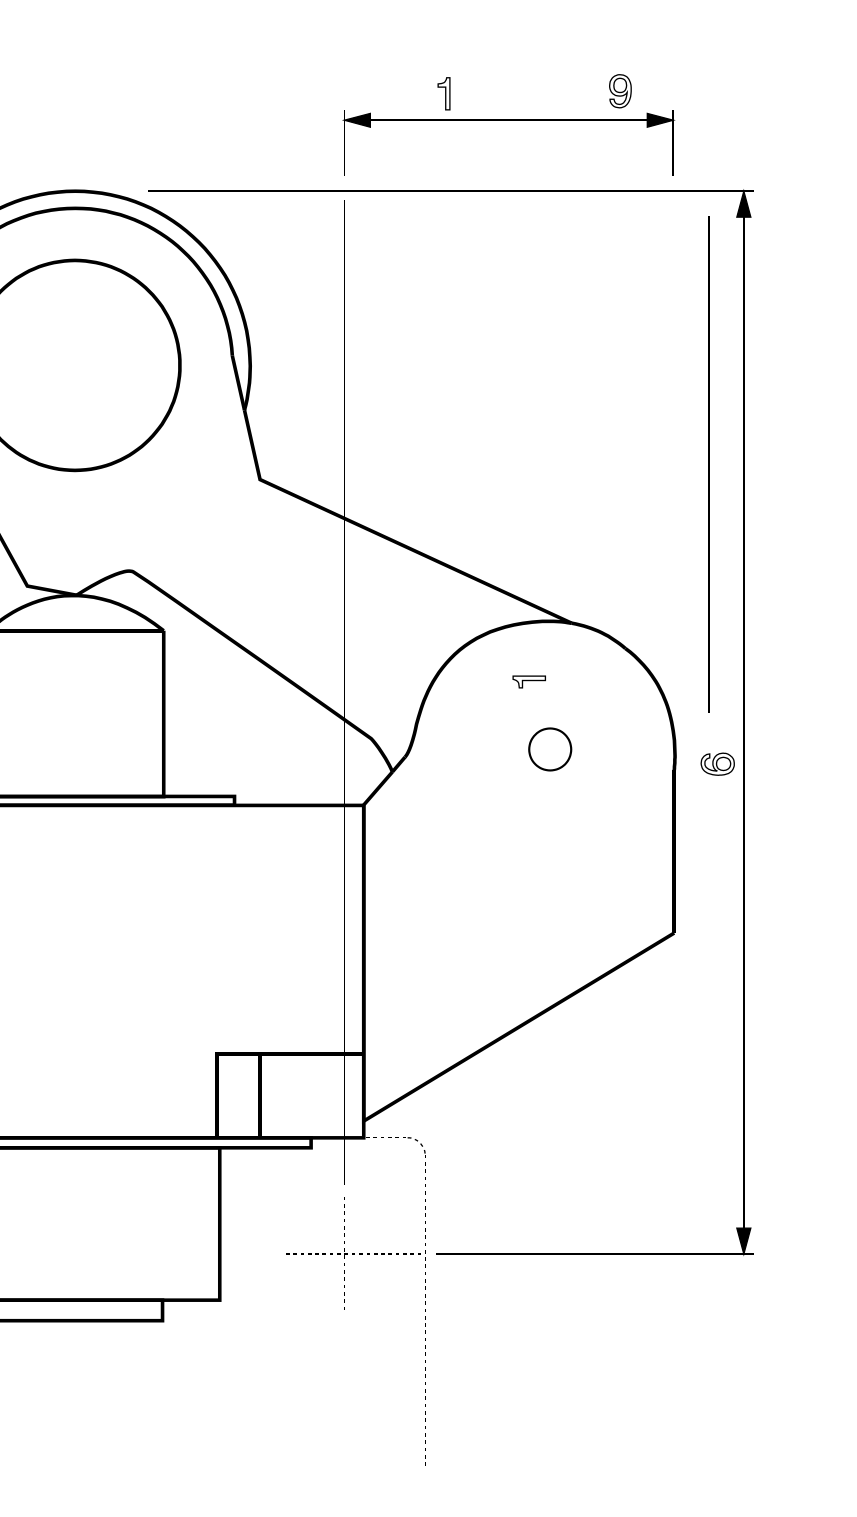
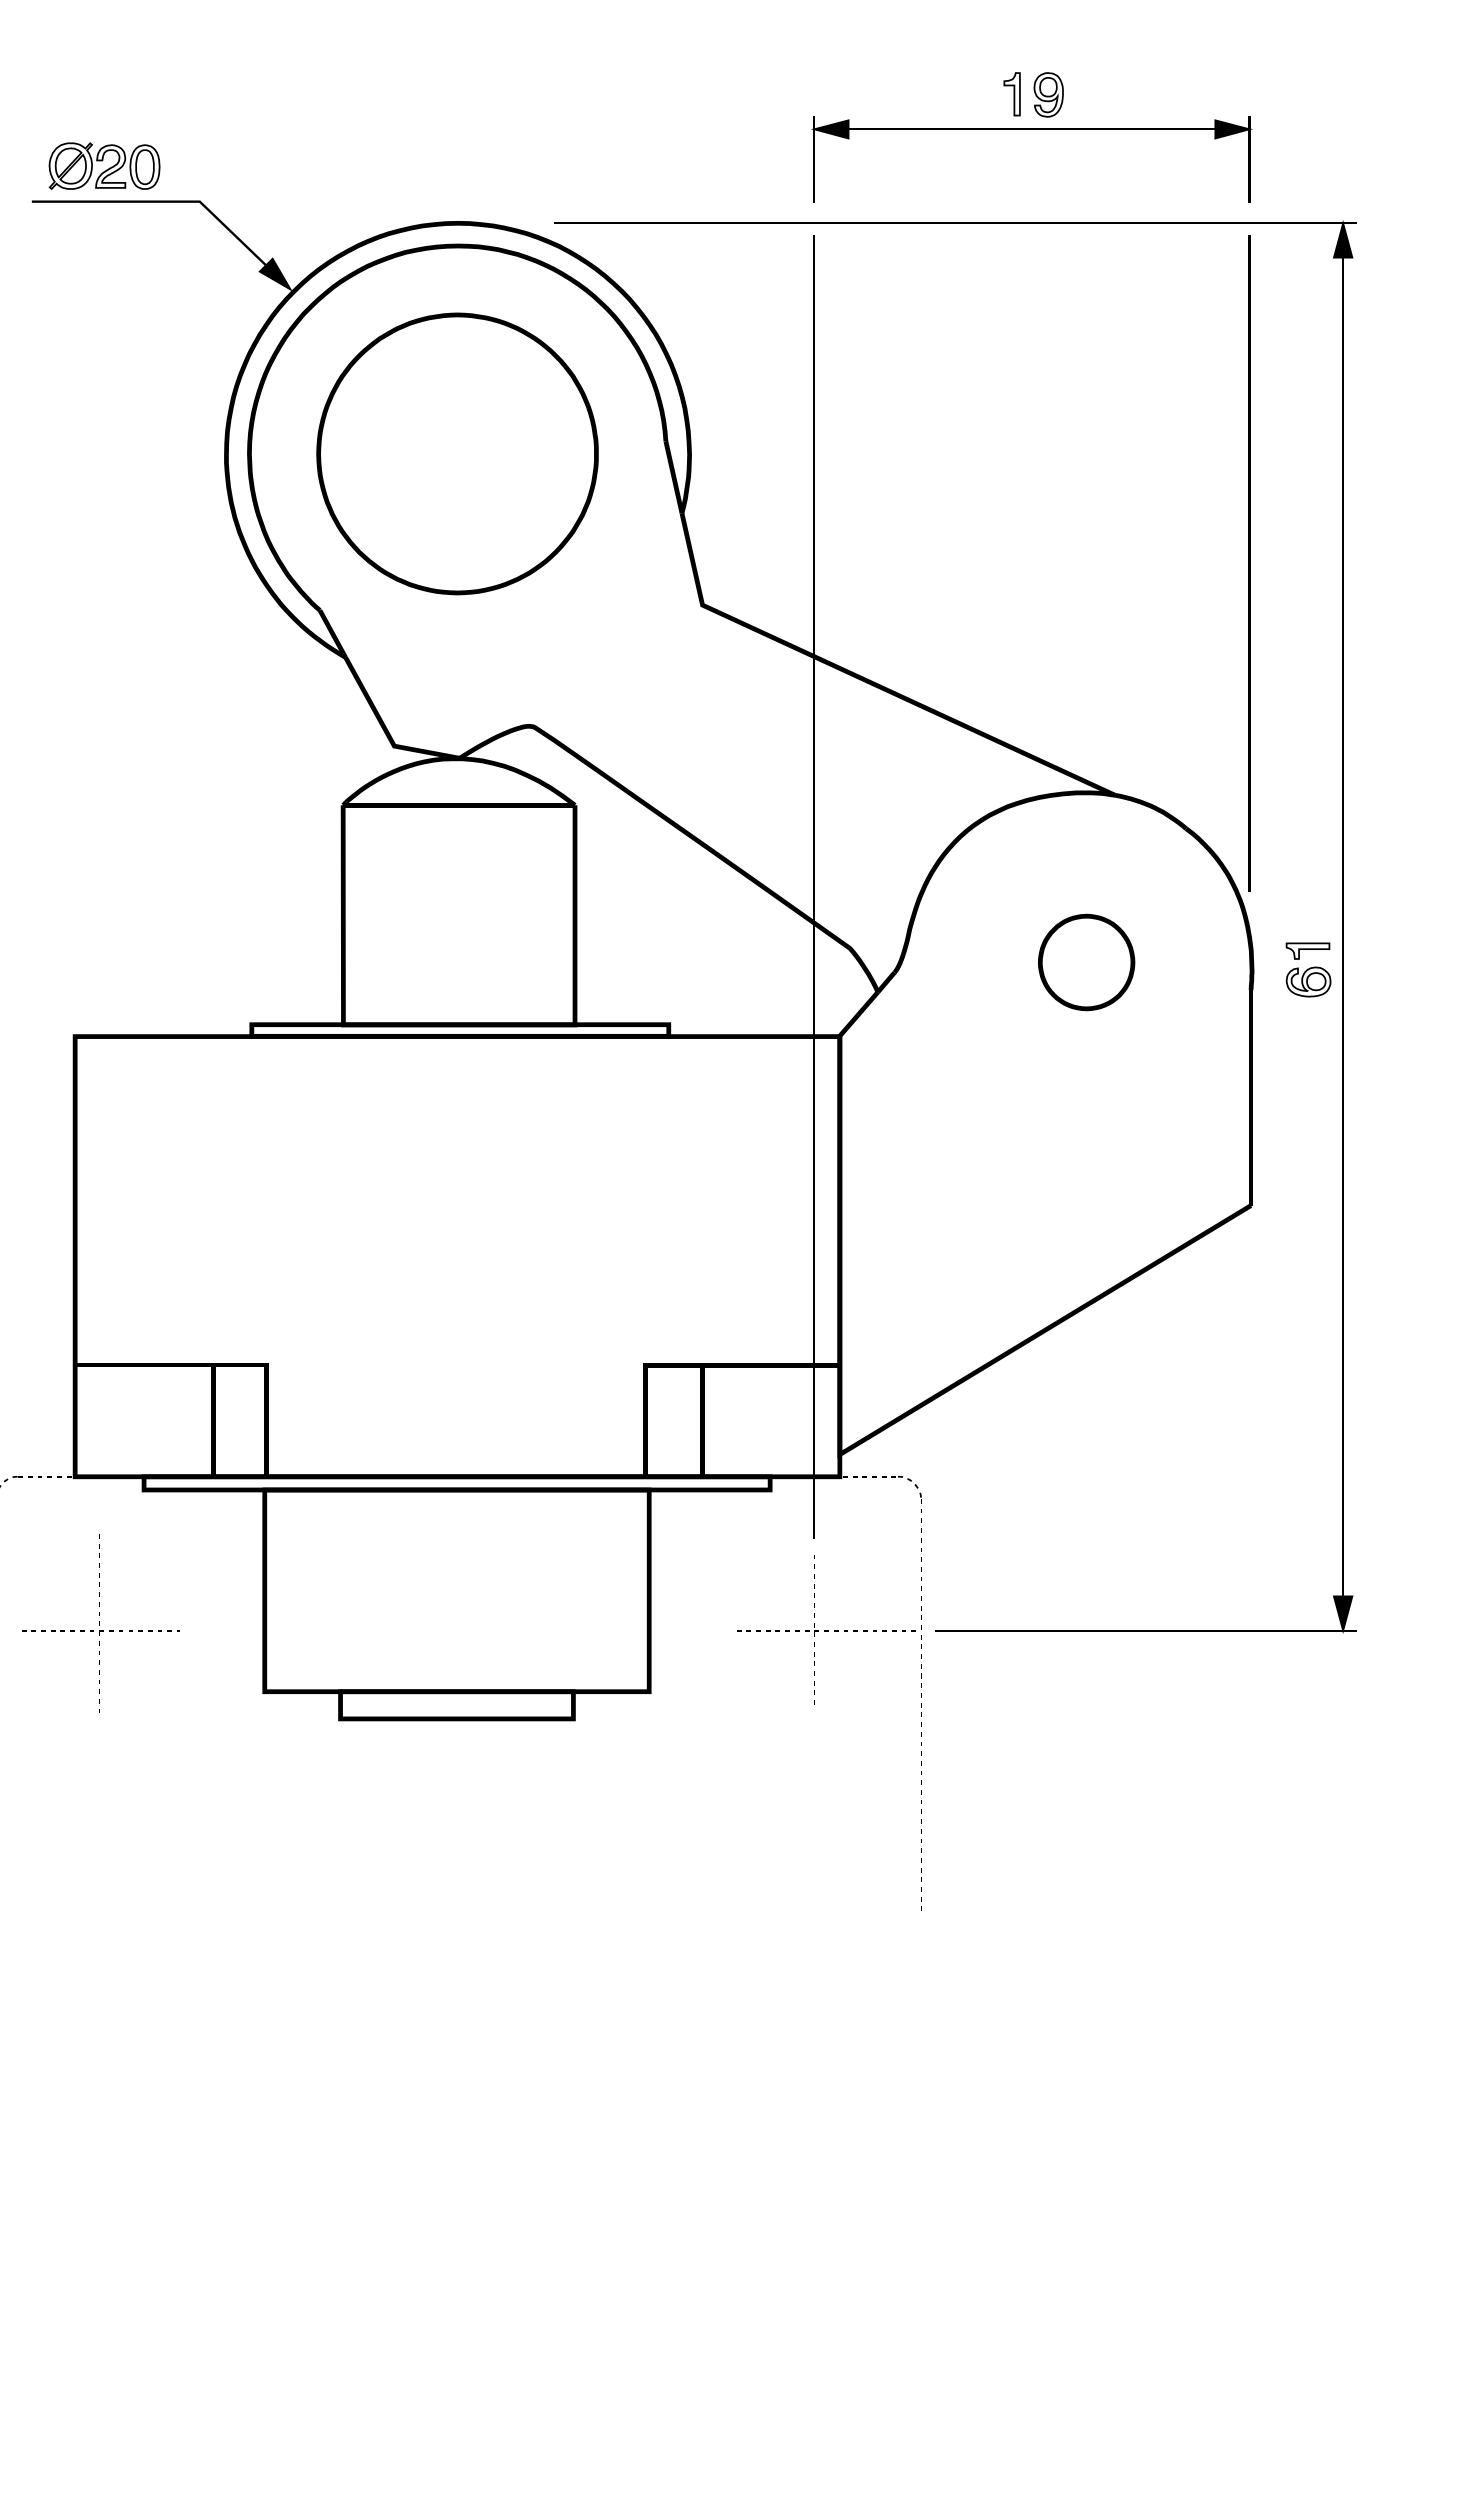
part: (620, 90) -> (1048, 94), moved
part: (443, 93) -> (1011, 94), moved
line: (708, 464) -> (1249, 563), moved
part: (528, 681) -> (1307, 950), moved
part: (550, 749) -> (1086, 962), size x1.67

